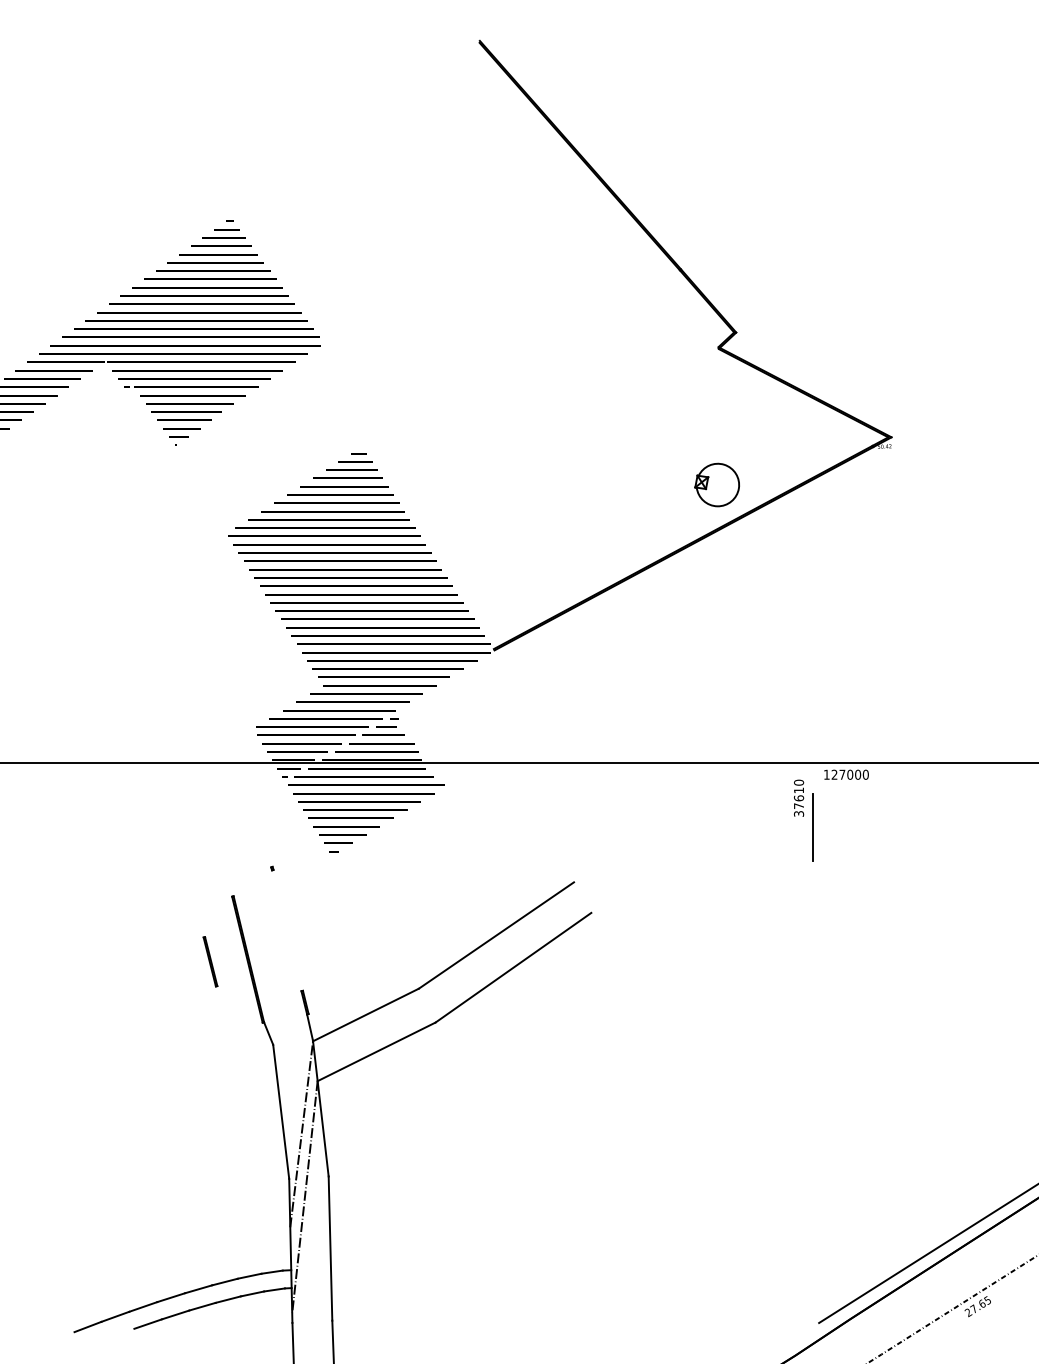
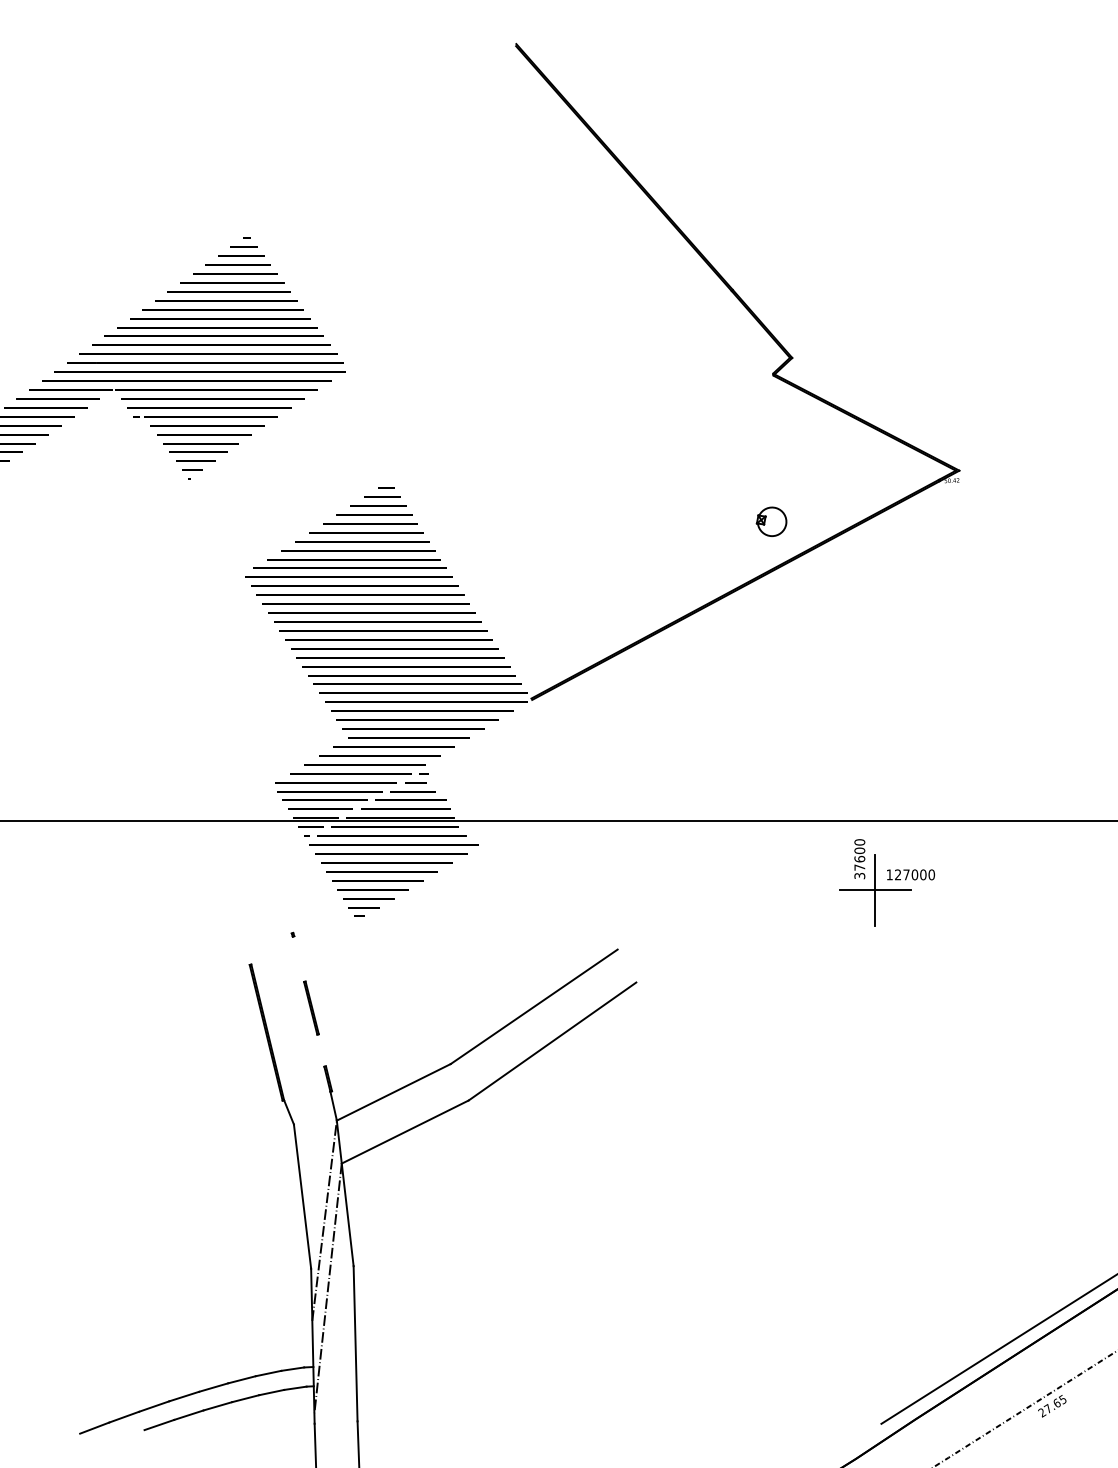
part: (716, 484) -> (771, 521), size x0.62
text: (846, 774) -> (910, 874), moved
text: (798, 790) -> (859, 850), 37610 -> 37600
line: (813, 827) -> (875, 890), added
line: (210, 961) -> (311, 1007), moved

